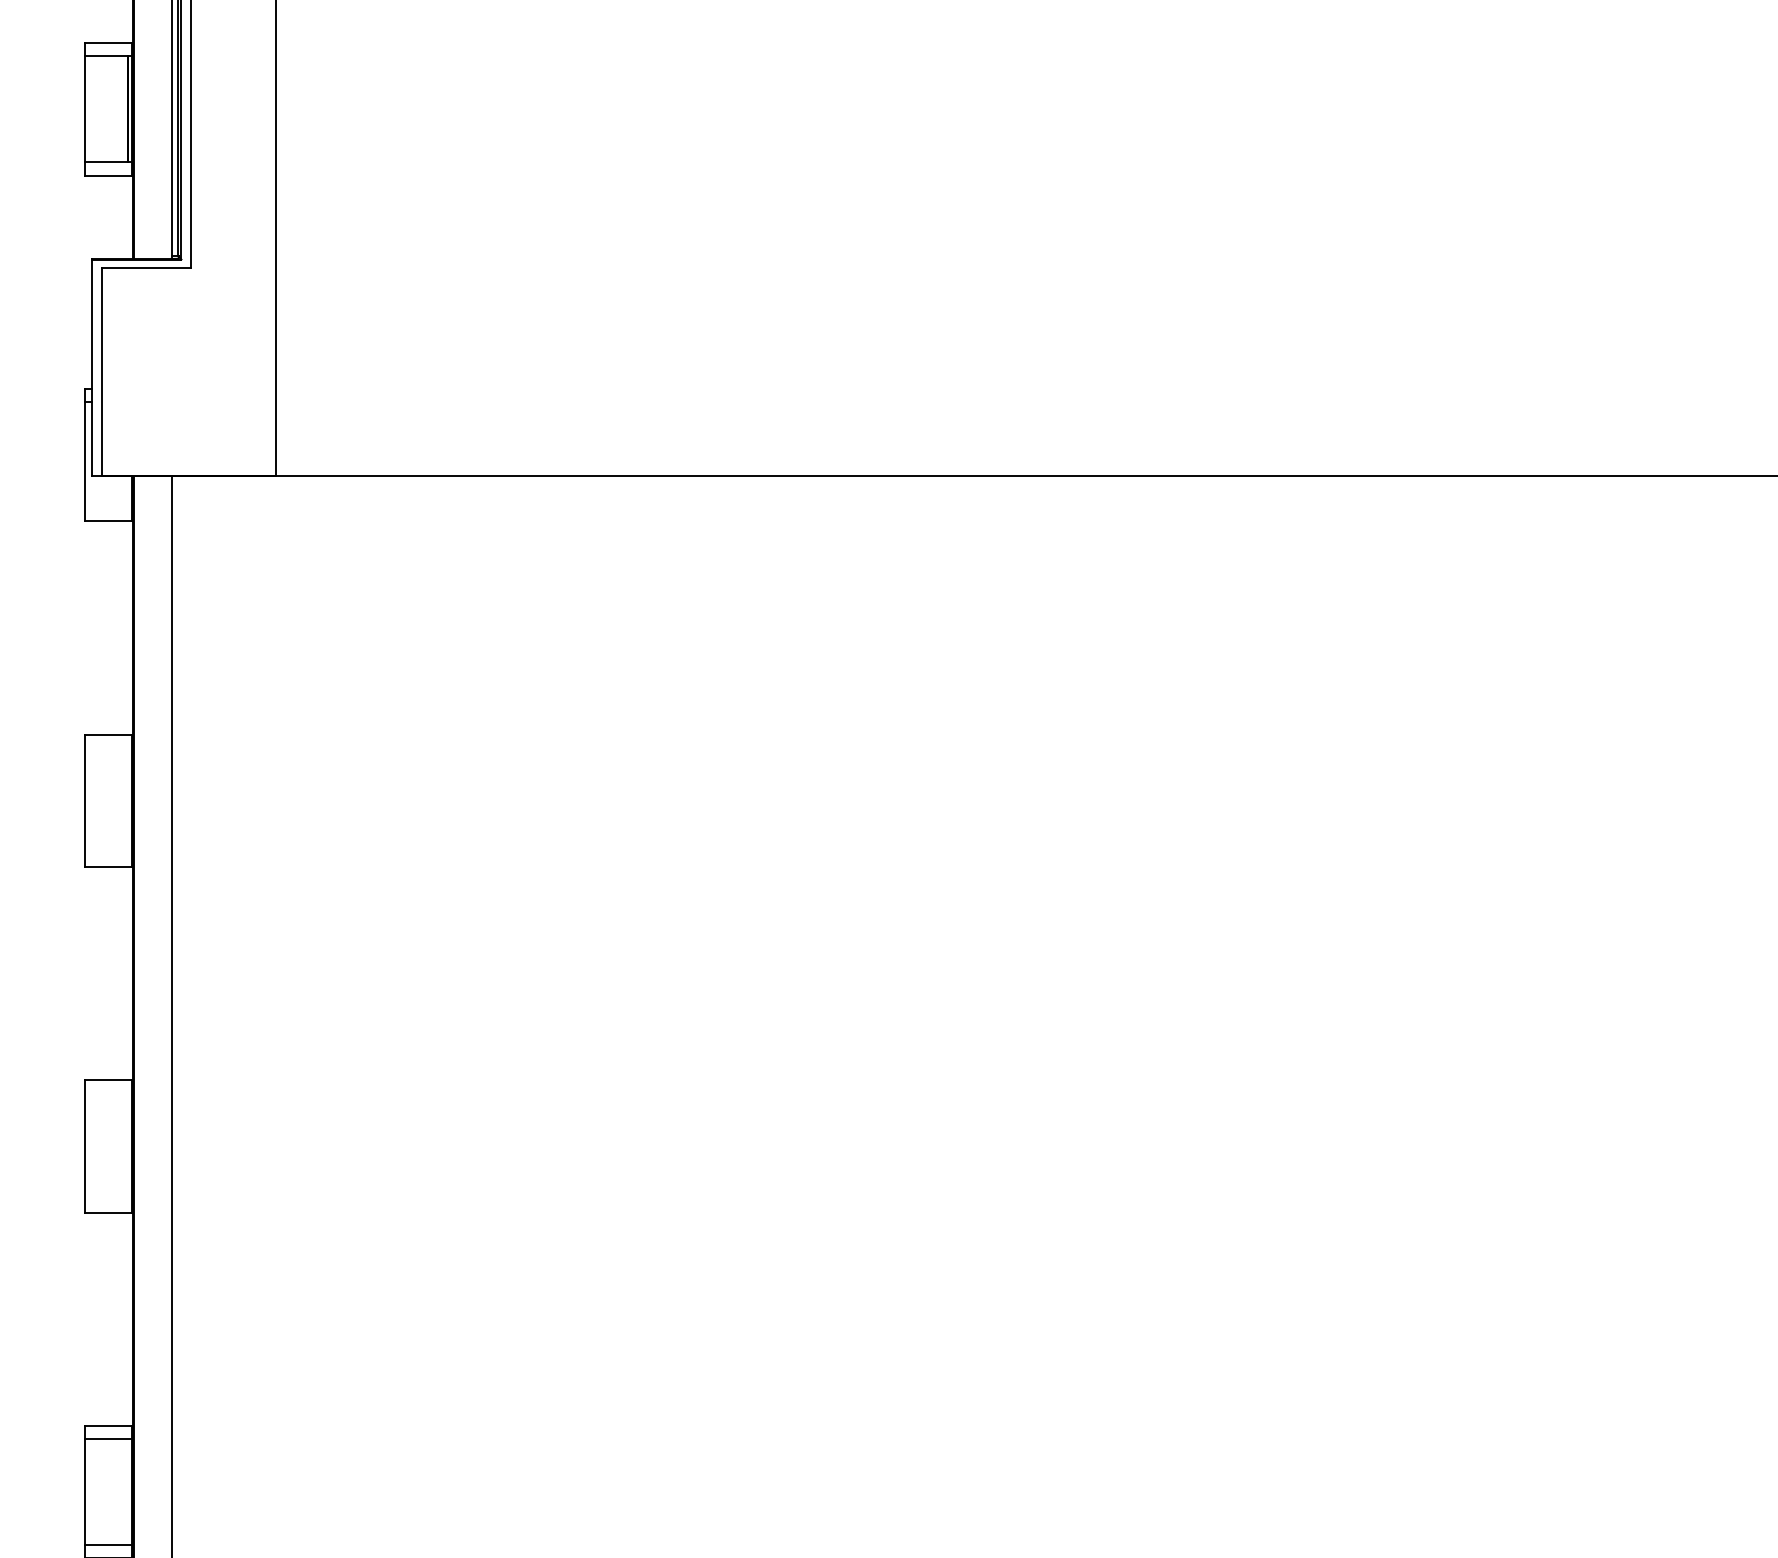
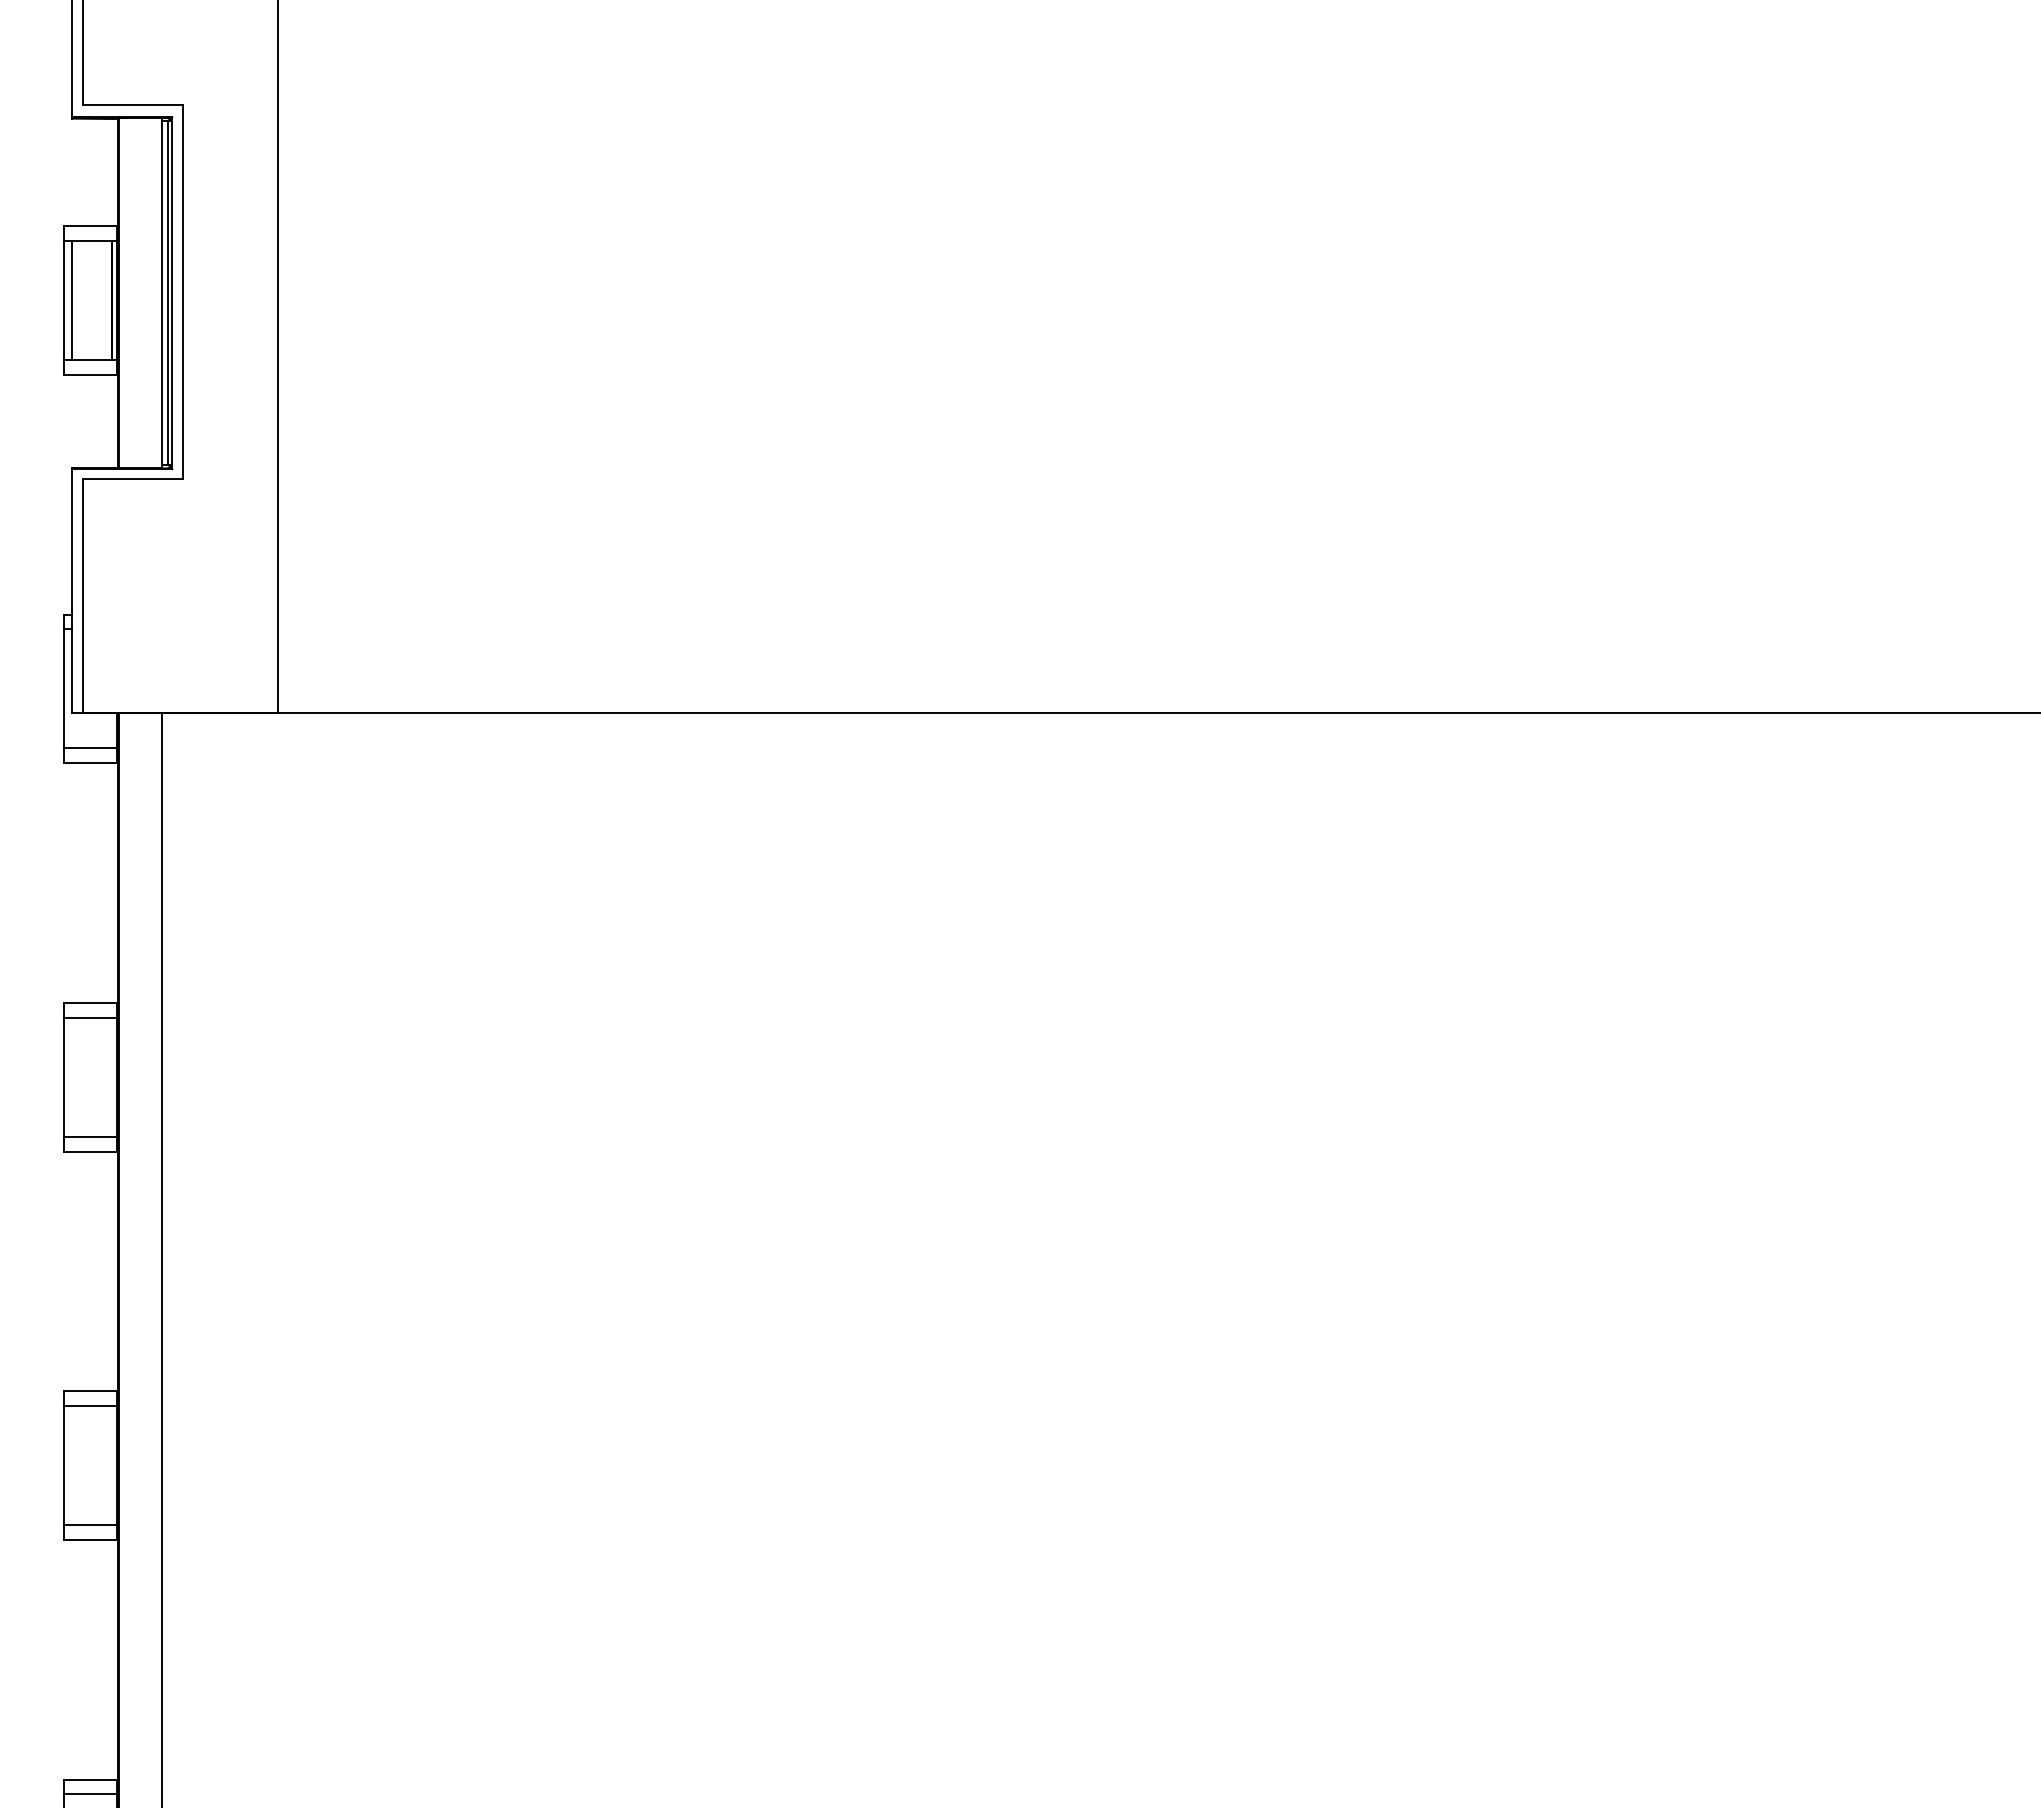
line: (92, 109) -> (72, 300), added
line: (108, 508) -> (90, 748), added
line: (108, 747) -> (90, 1017), added
line: (108, 853) -> (90, 1136), added
line: (108, 1093) -> (90, 1406), added
line: (108, 1199) -> (90, 1525), added

